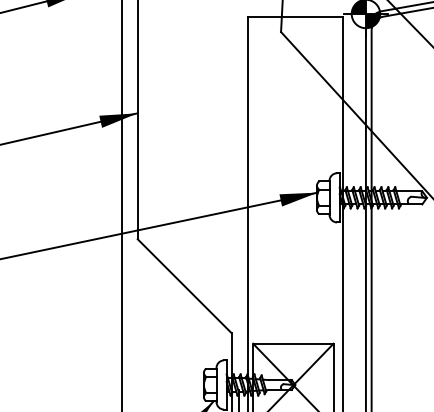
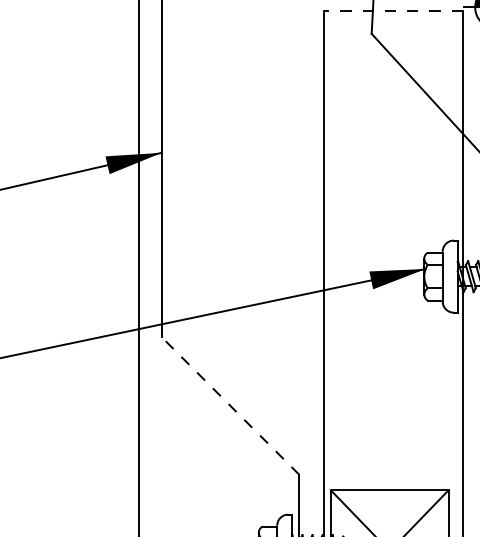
line: (295, 16) -> (392, 11), solid -> dashed
line: (184, 285) -> (230, 404), solid -> dashed

